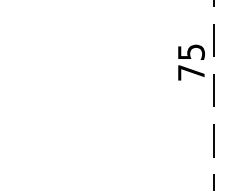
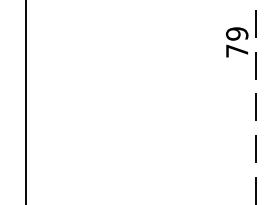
text: (191, 51) -> (237, 33), 75 -> 79

